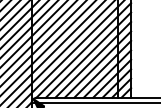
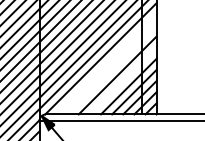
line: (88, 55) -> (106, 64), removed
line: (92, 59) -> (111, 69), removed
line: (102, 68) -> (122, 80), removed

